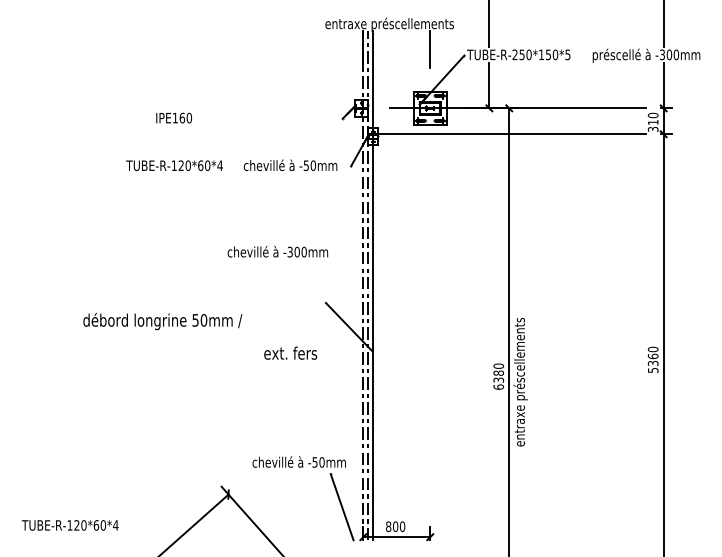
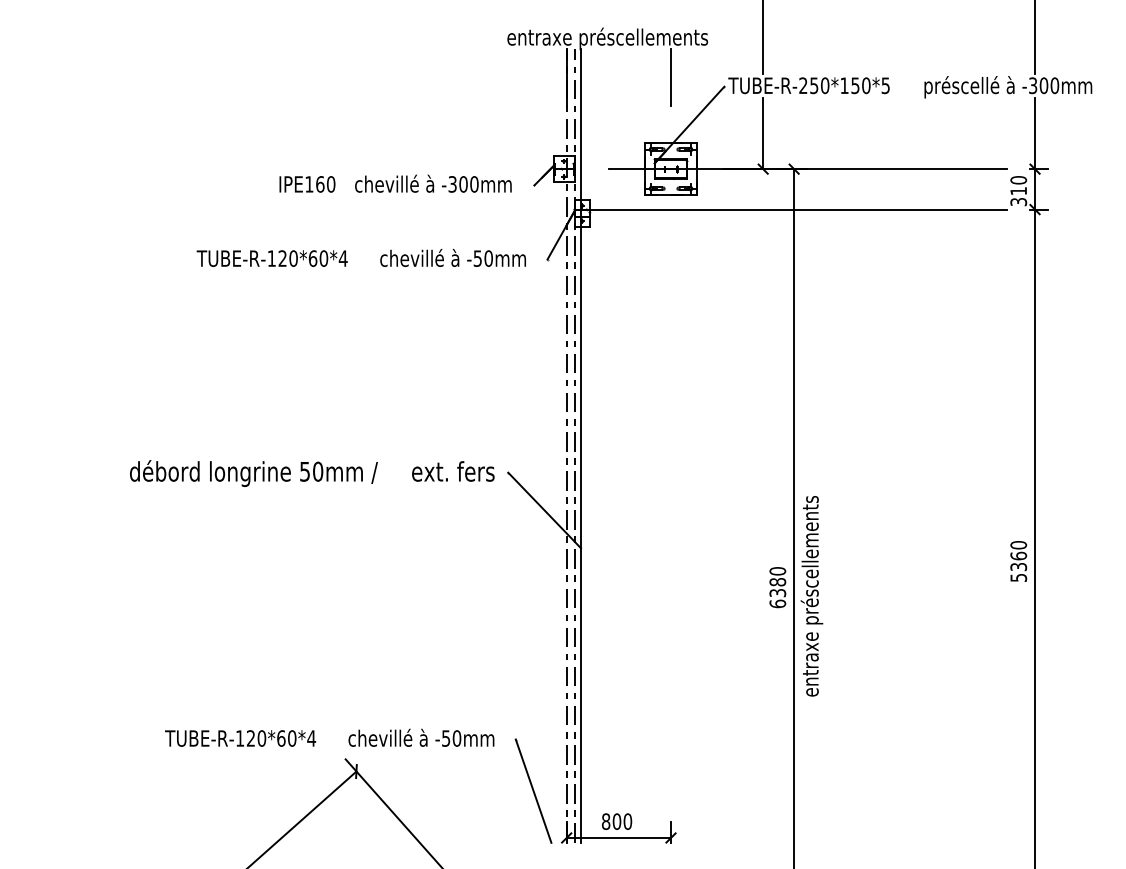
text: (173, 117) -> (306, 183), moved
text: (277, 251) -> (432, 183), moved
text: (162, 321) -> (253, 473), moved
text: (290, 352) -> (453, 470), moved
text: (298, 461) -> (420, 737), moved
text: (69, 525) -> (239, 738), moved

